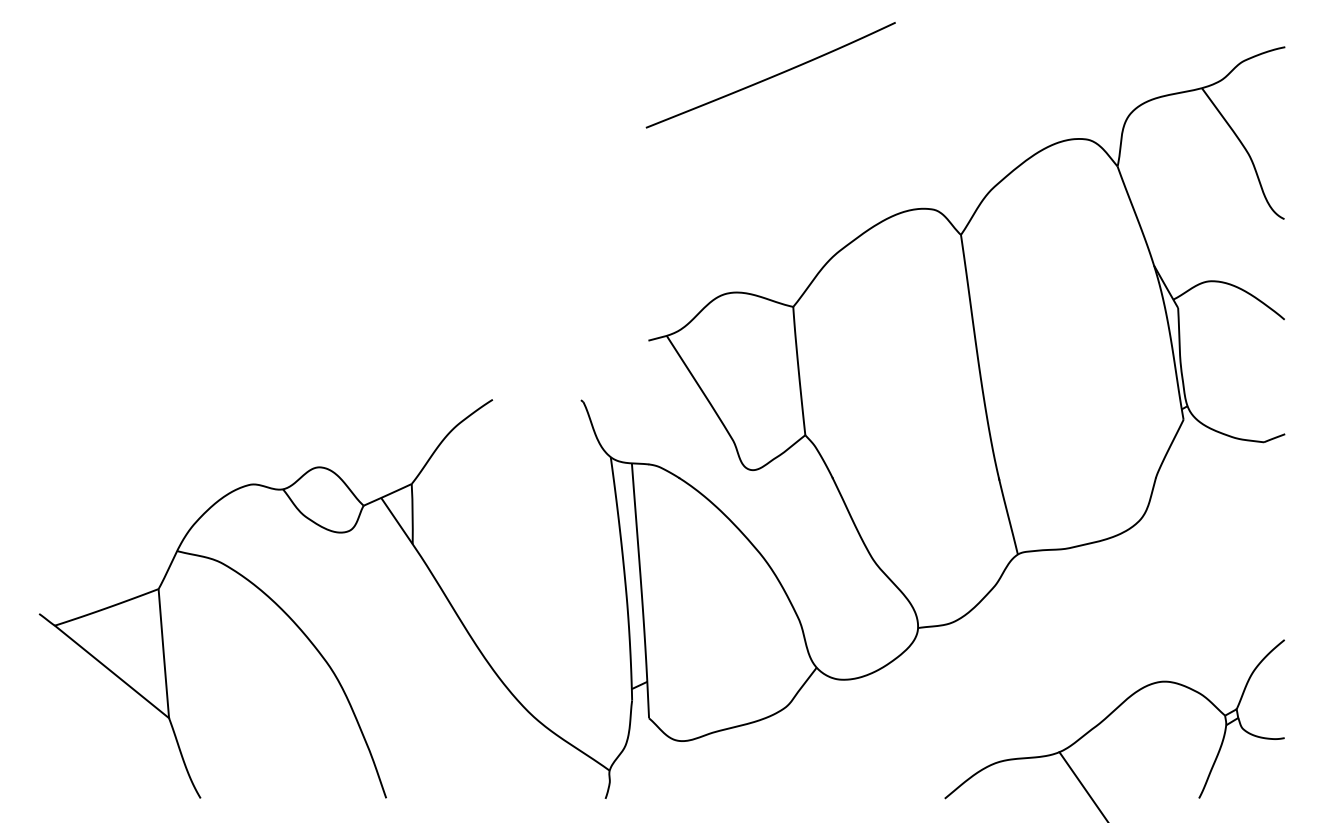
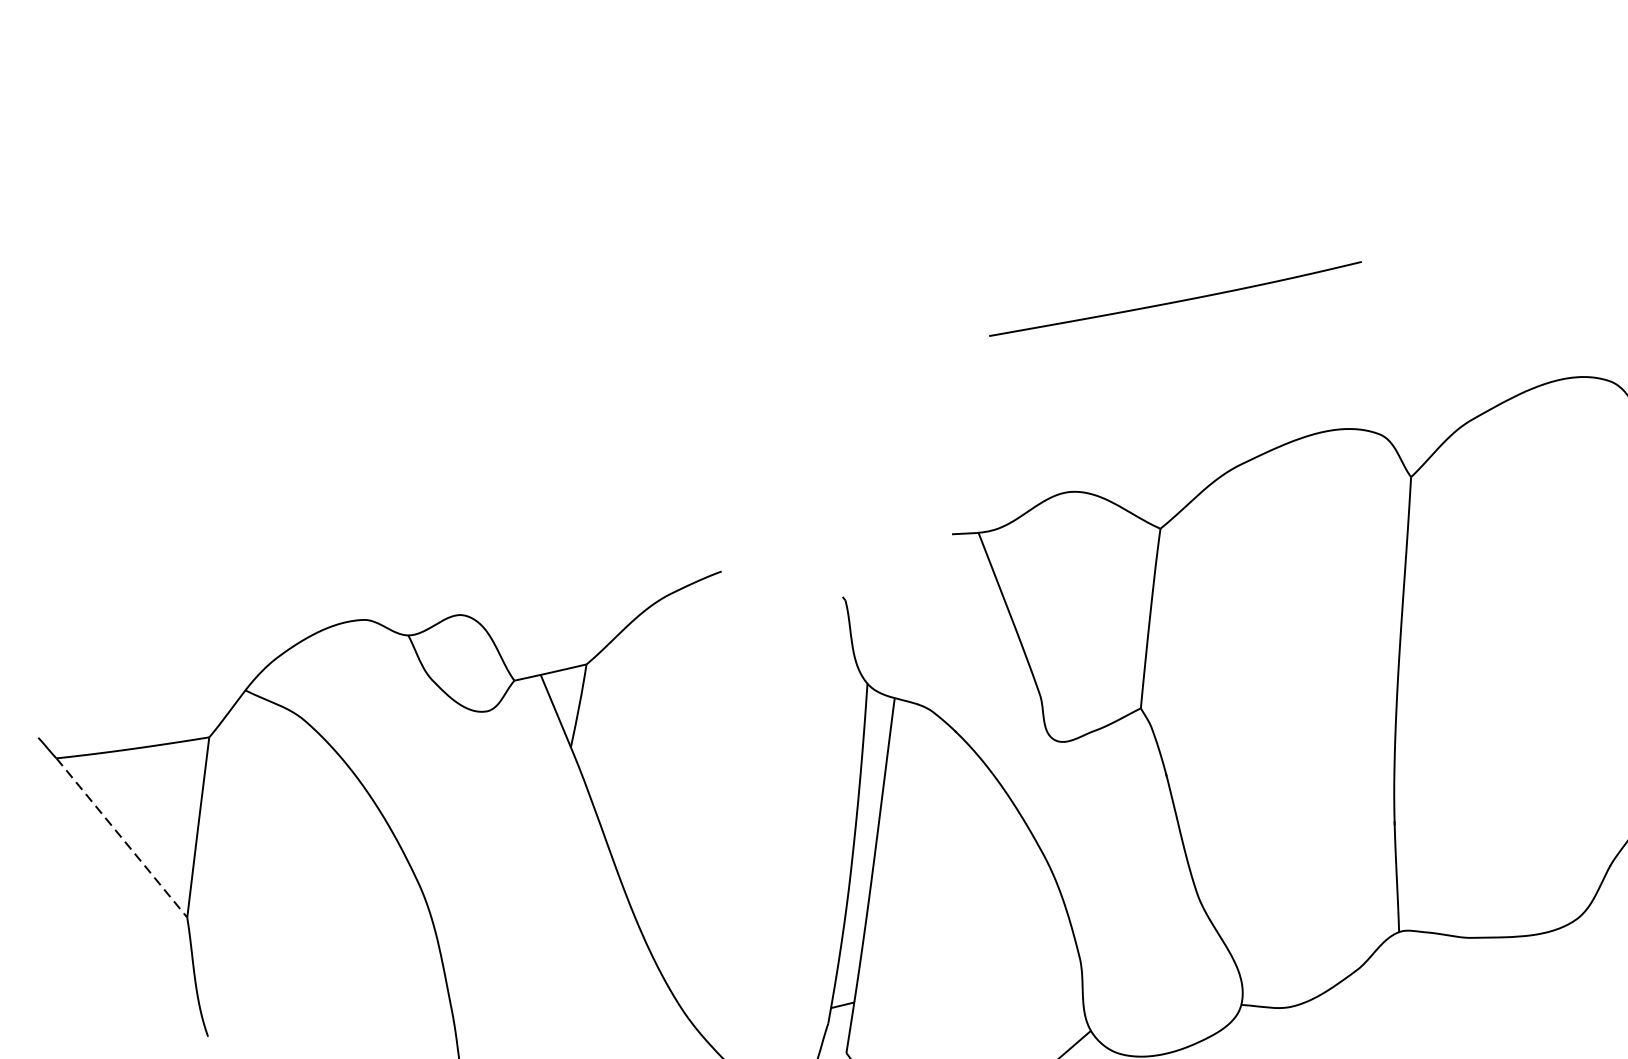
curve: (770, 76) -> (1174, 300), moved
line: (112, 672) -> (122, 838), solid -> dashed

